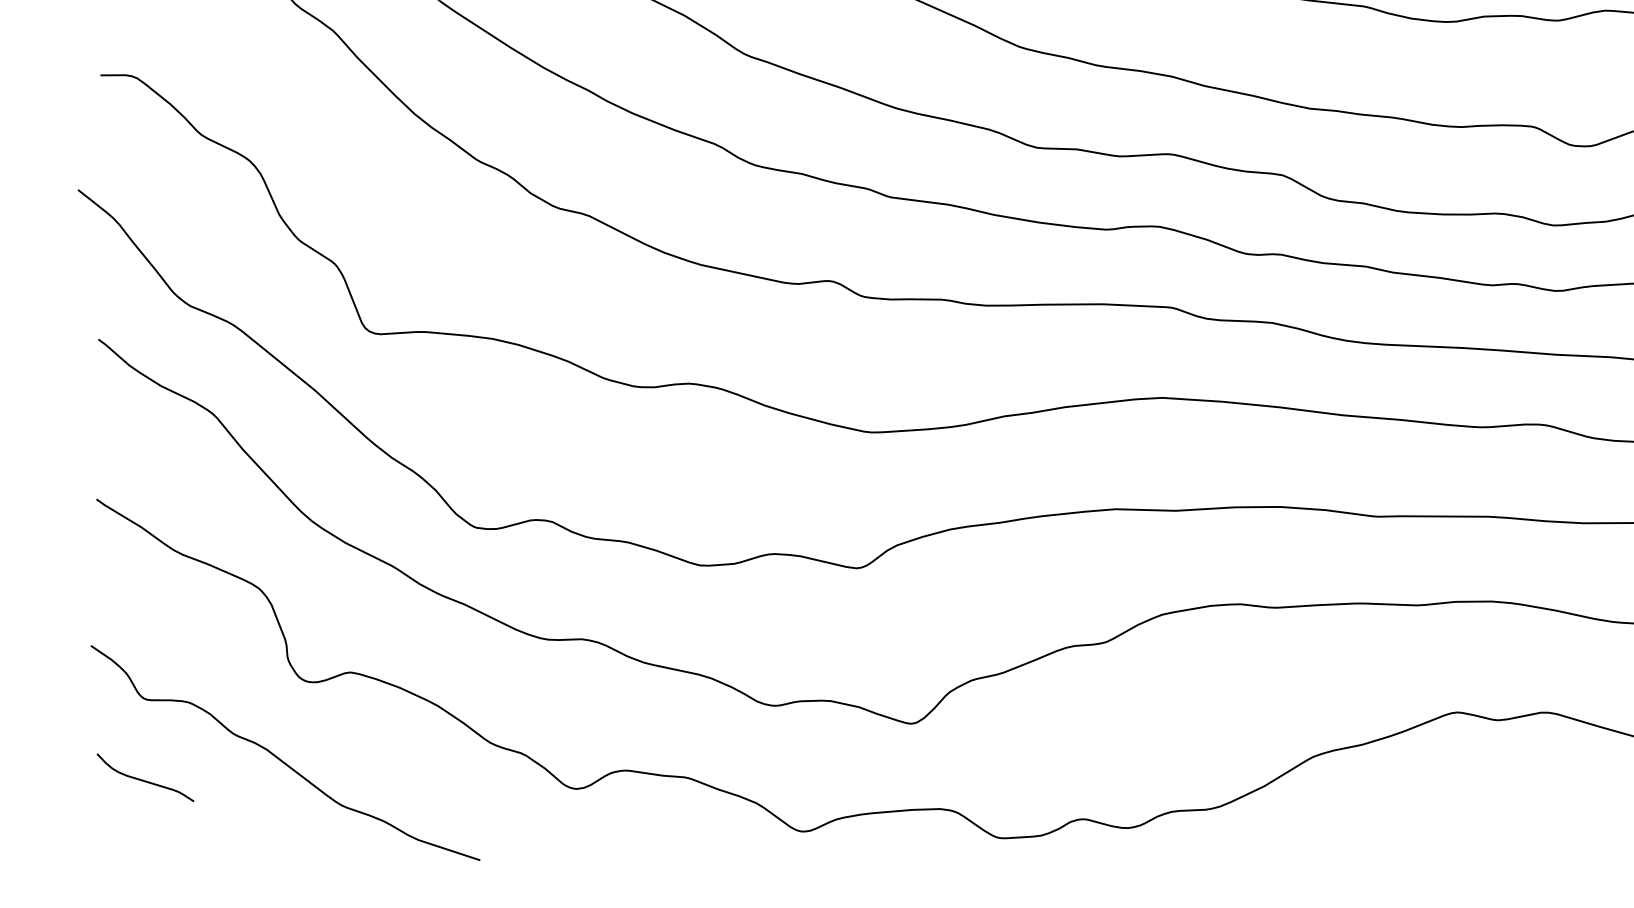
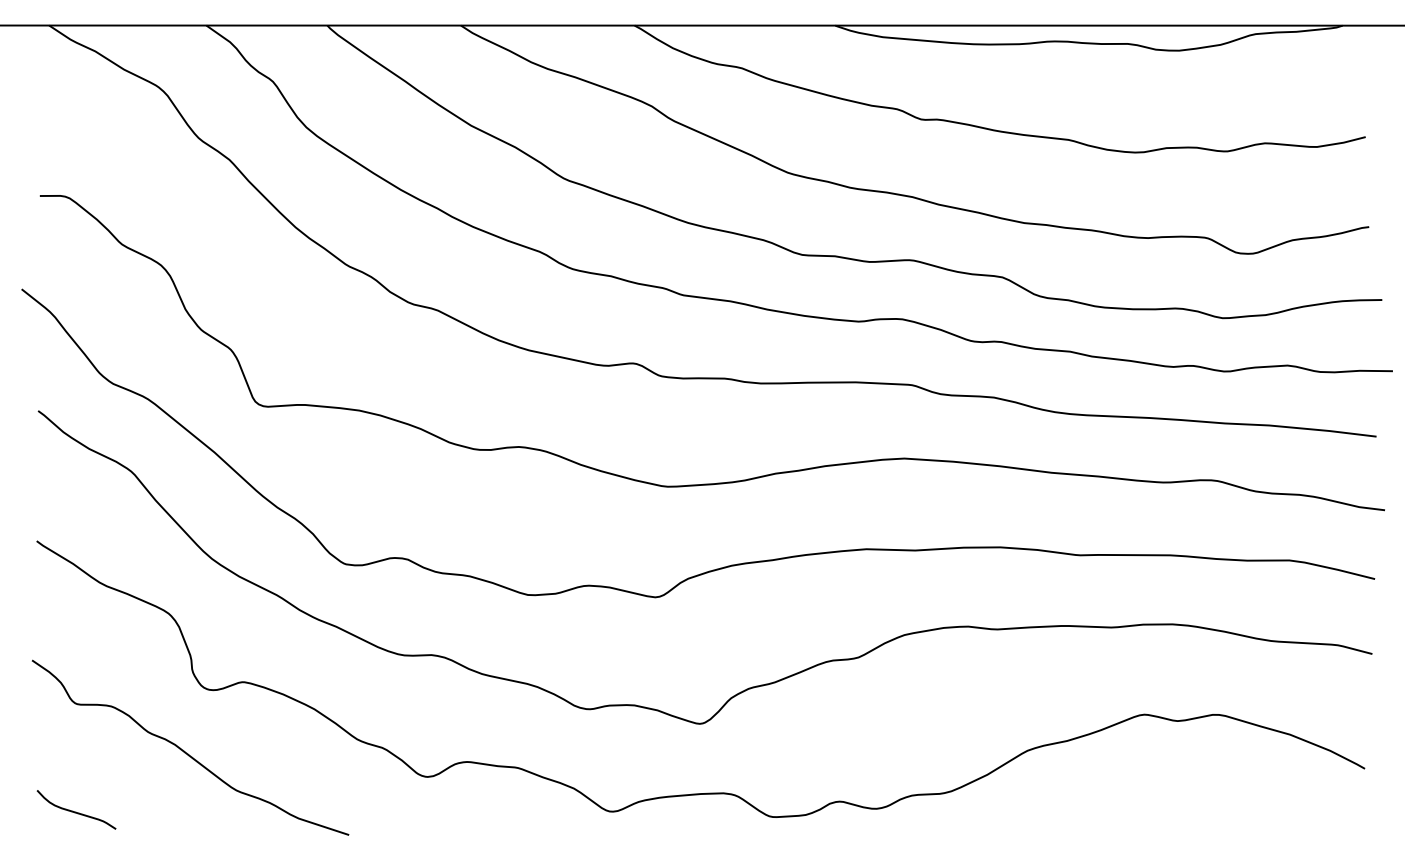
curve: (145, 779) -> (76, 811), moved

